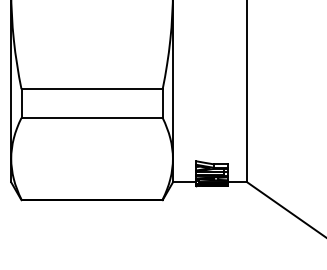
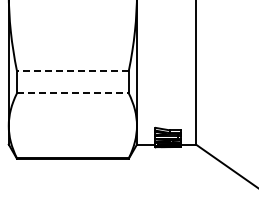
line: (91, 88) -> (72, 70), solid -> dashed
line: (91, 117) -> (72, 93), solid -> dashed

